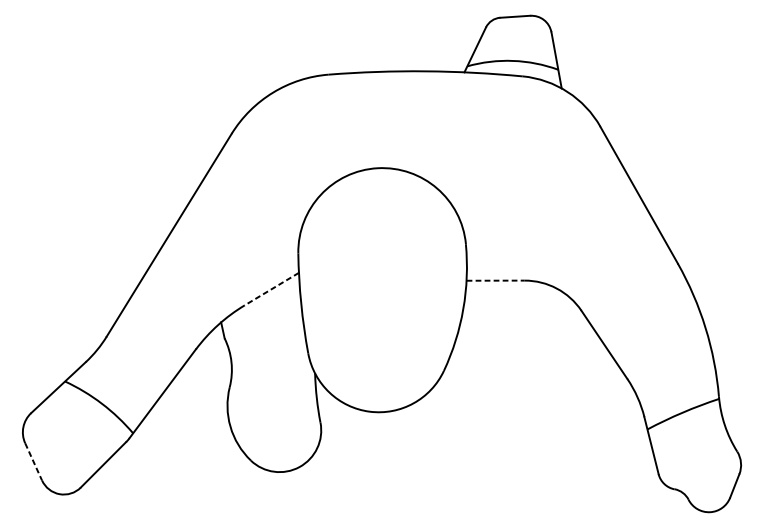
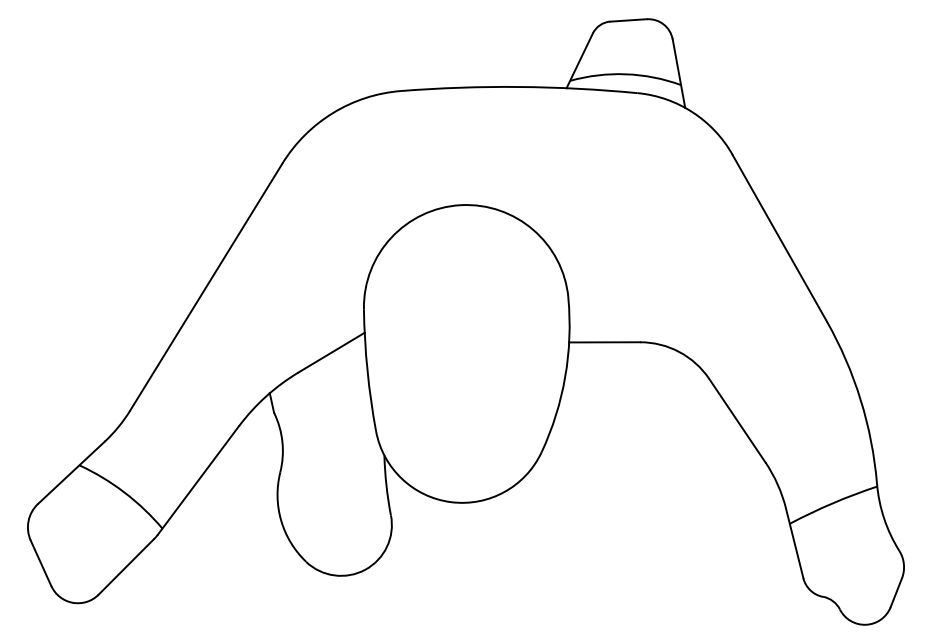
line: (496, 280) -> (605, 342), dashed -> solid
line: (271, 289) -> (331, 352), dashed -> solid
line: (33, 461) -> (41, 563), dashed -> solid

